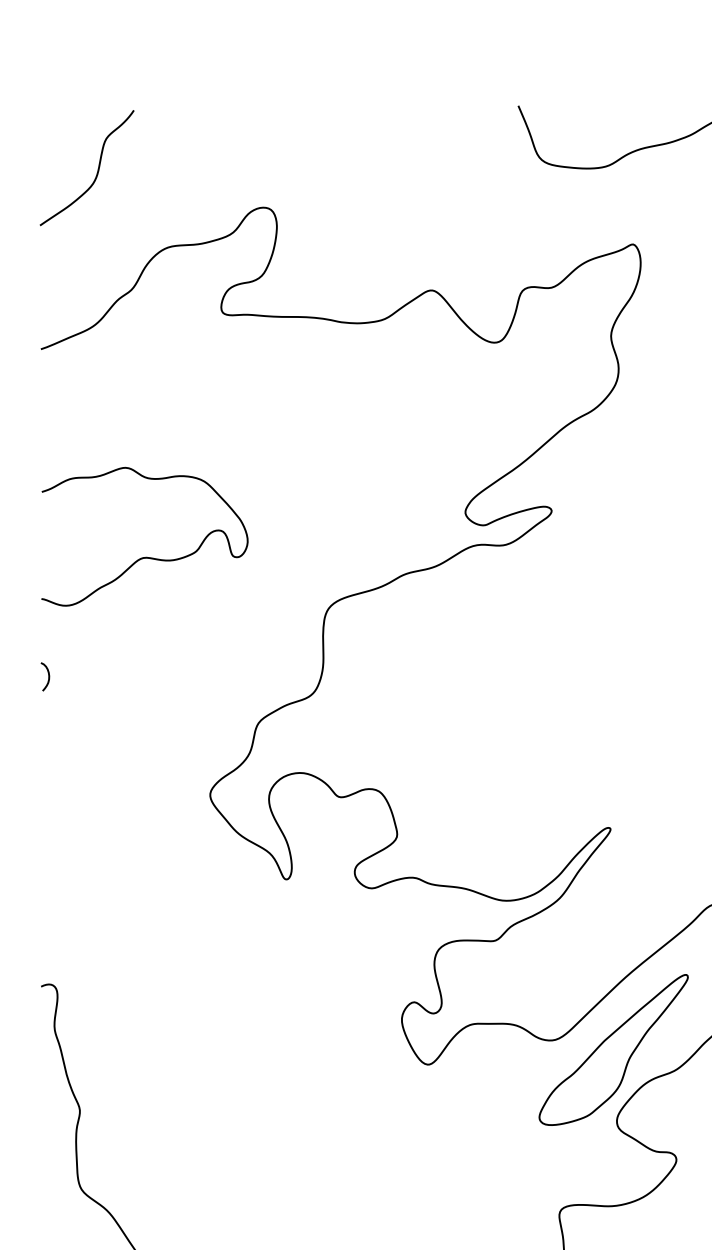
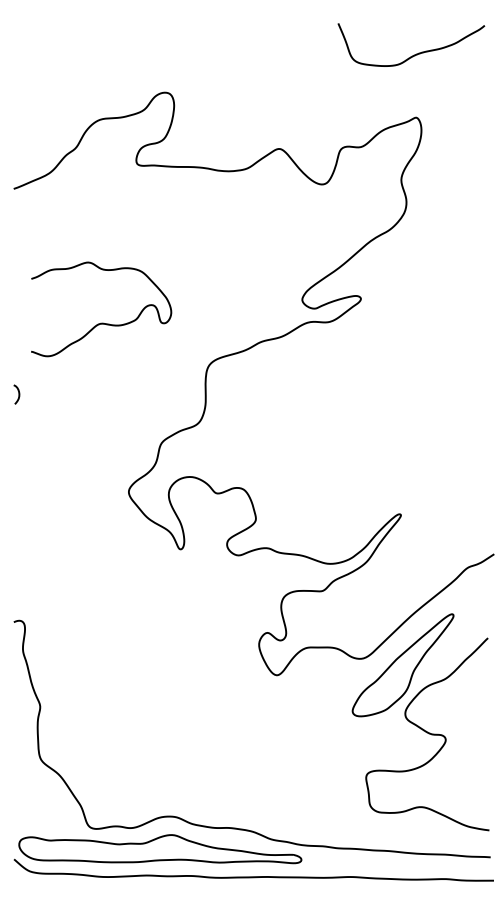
curve: (96, 170) -> (51, 67), removed
curve: (145, 556) -> (101, 322), moved
curve: (47, 676) -> (18, 394), moved

